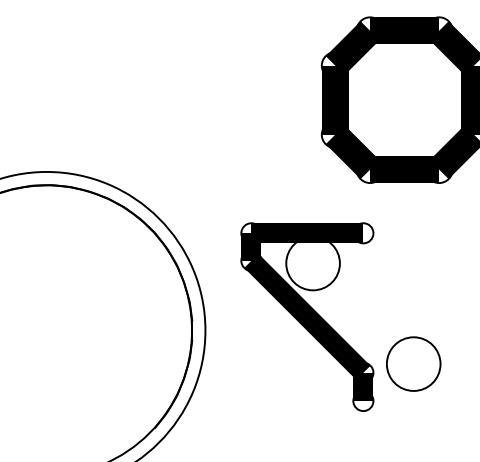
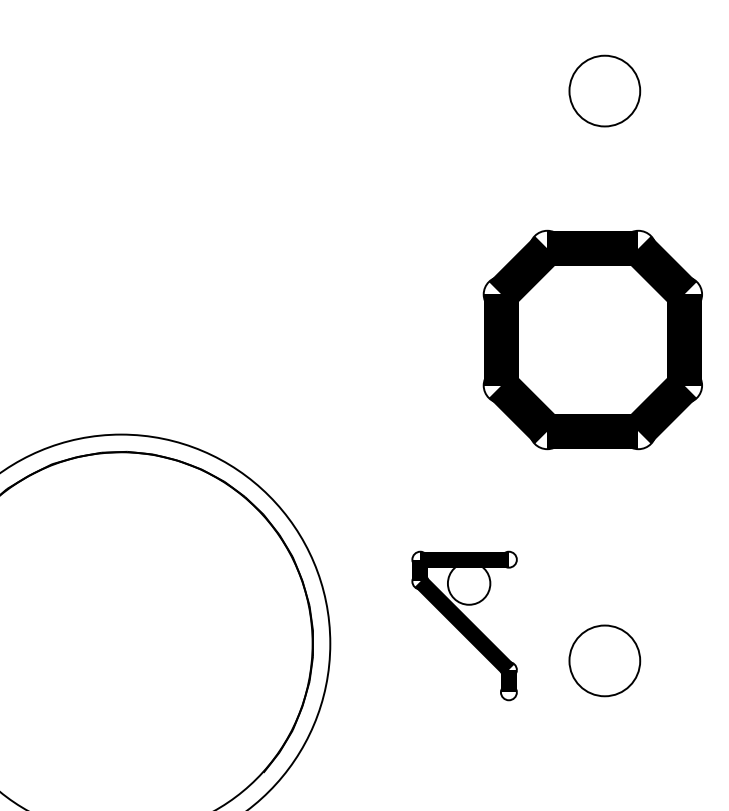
part: (307, 316) -> (464, 625), size x0.6
part: (413, 363) -> (604, 660), moved

